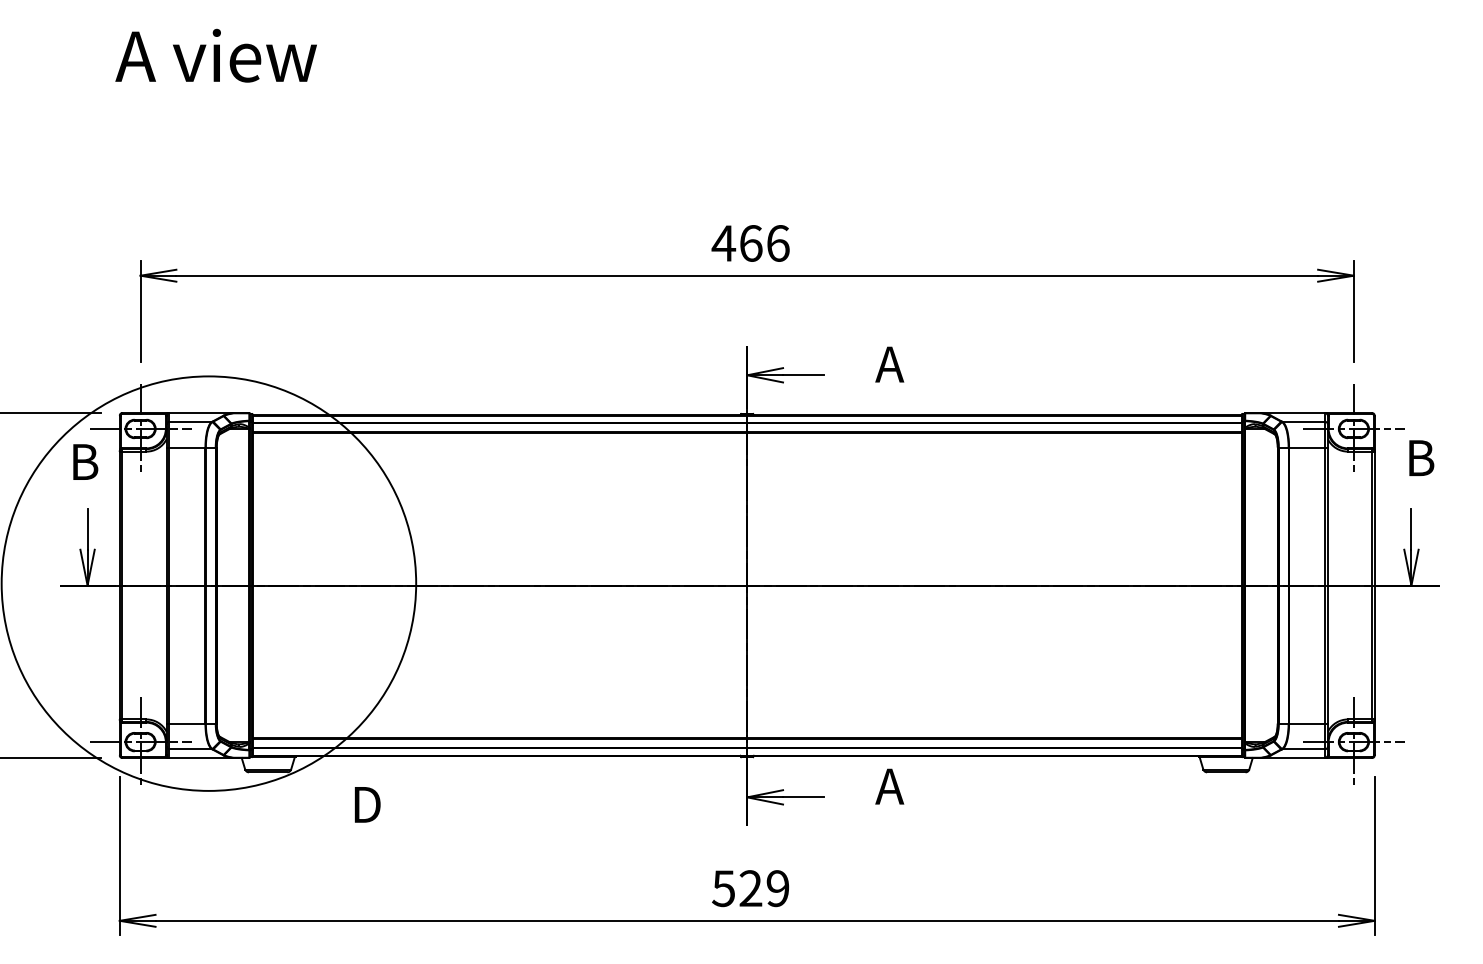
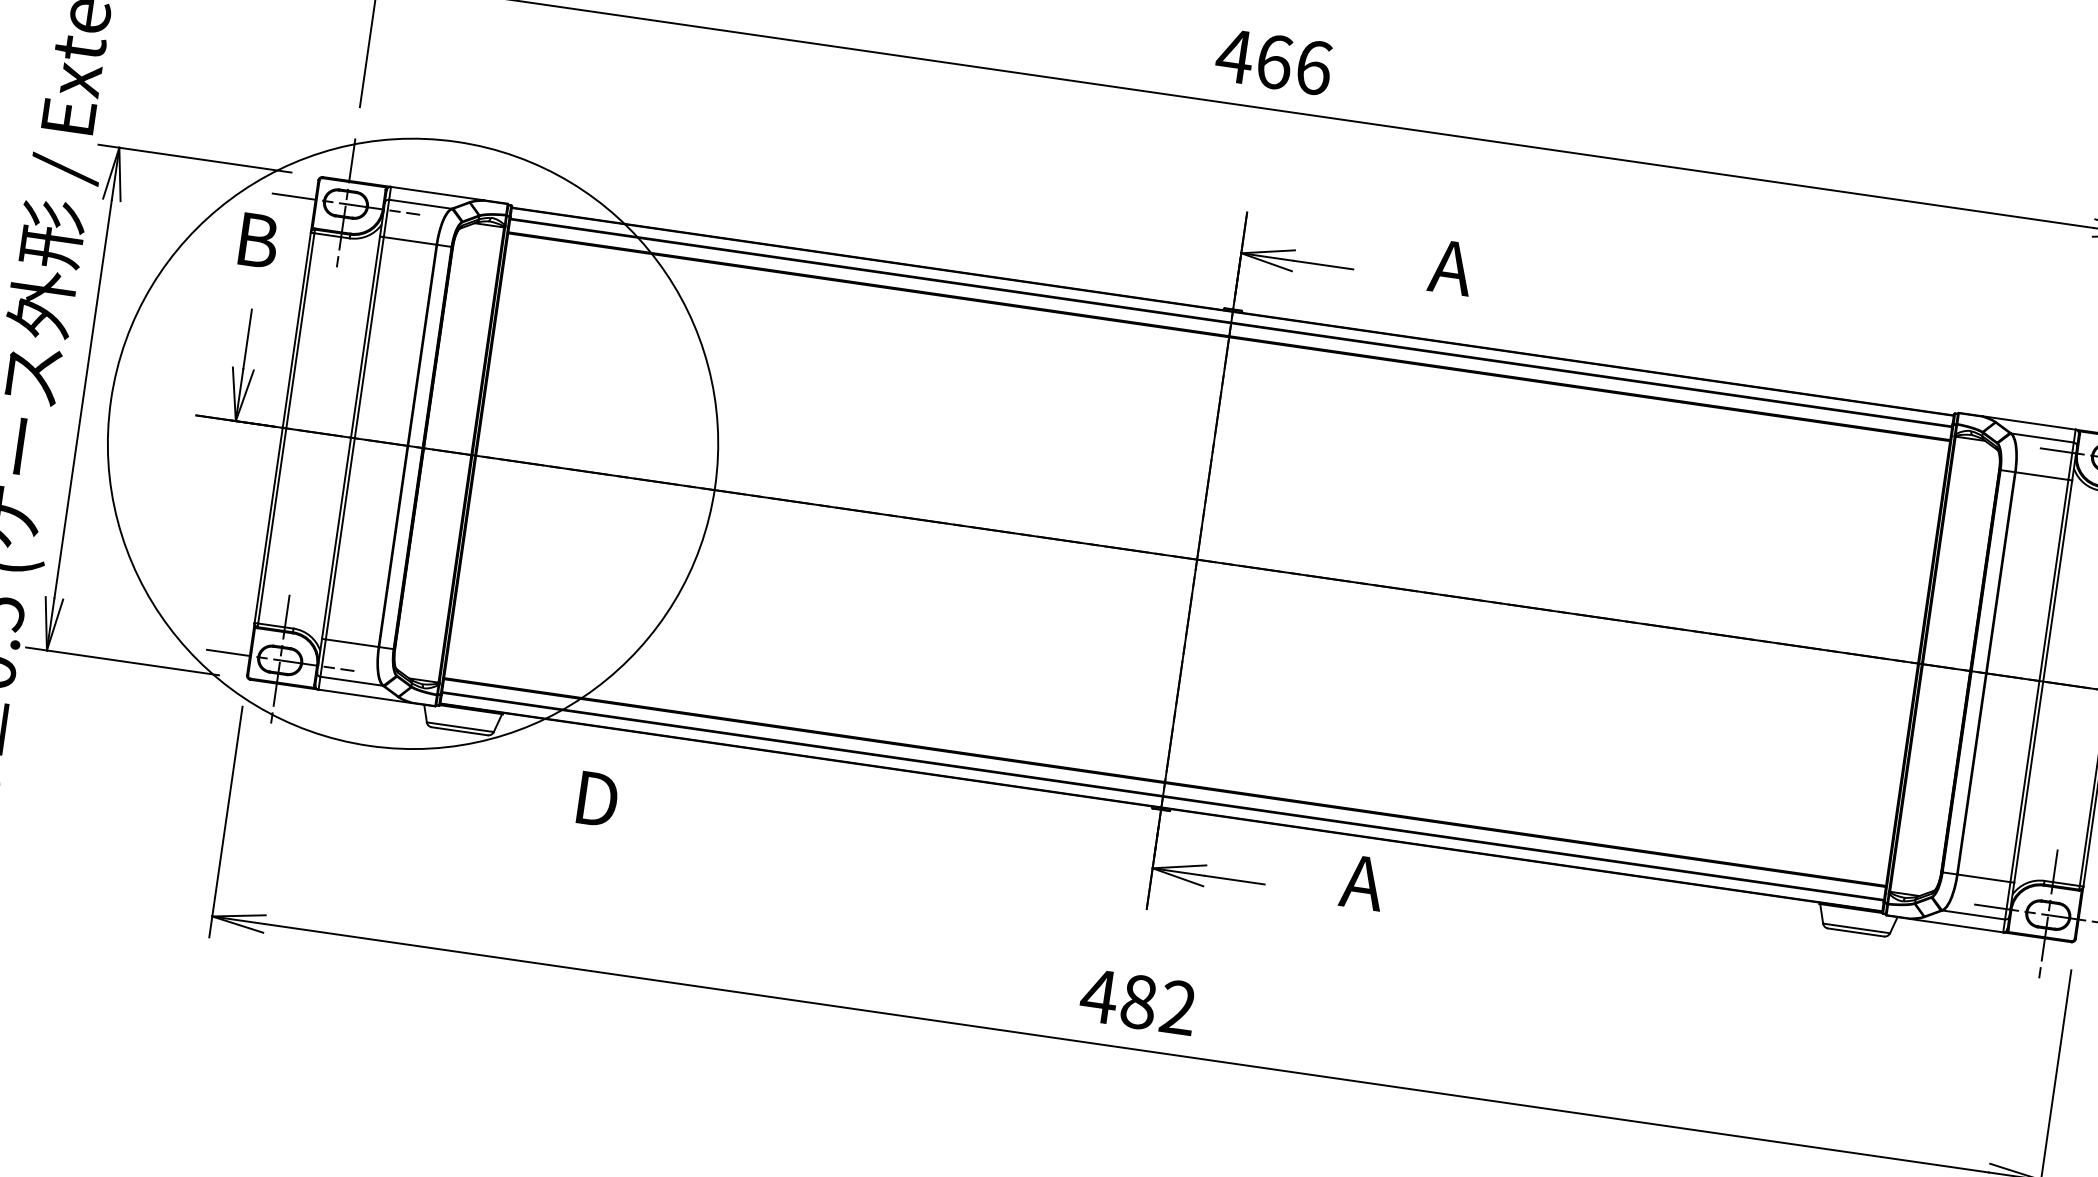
text: (750, 888) -> (1138, 1001), 529 -> 482

